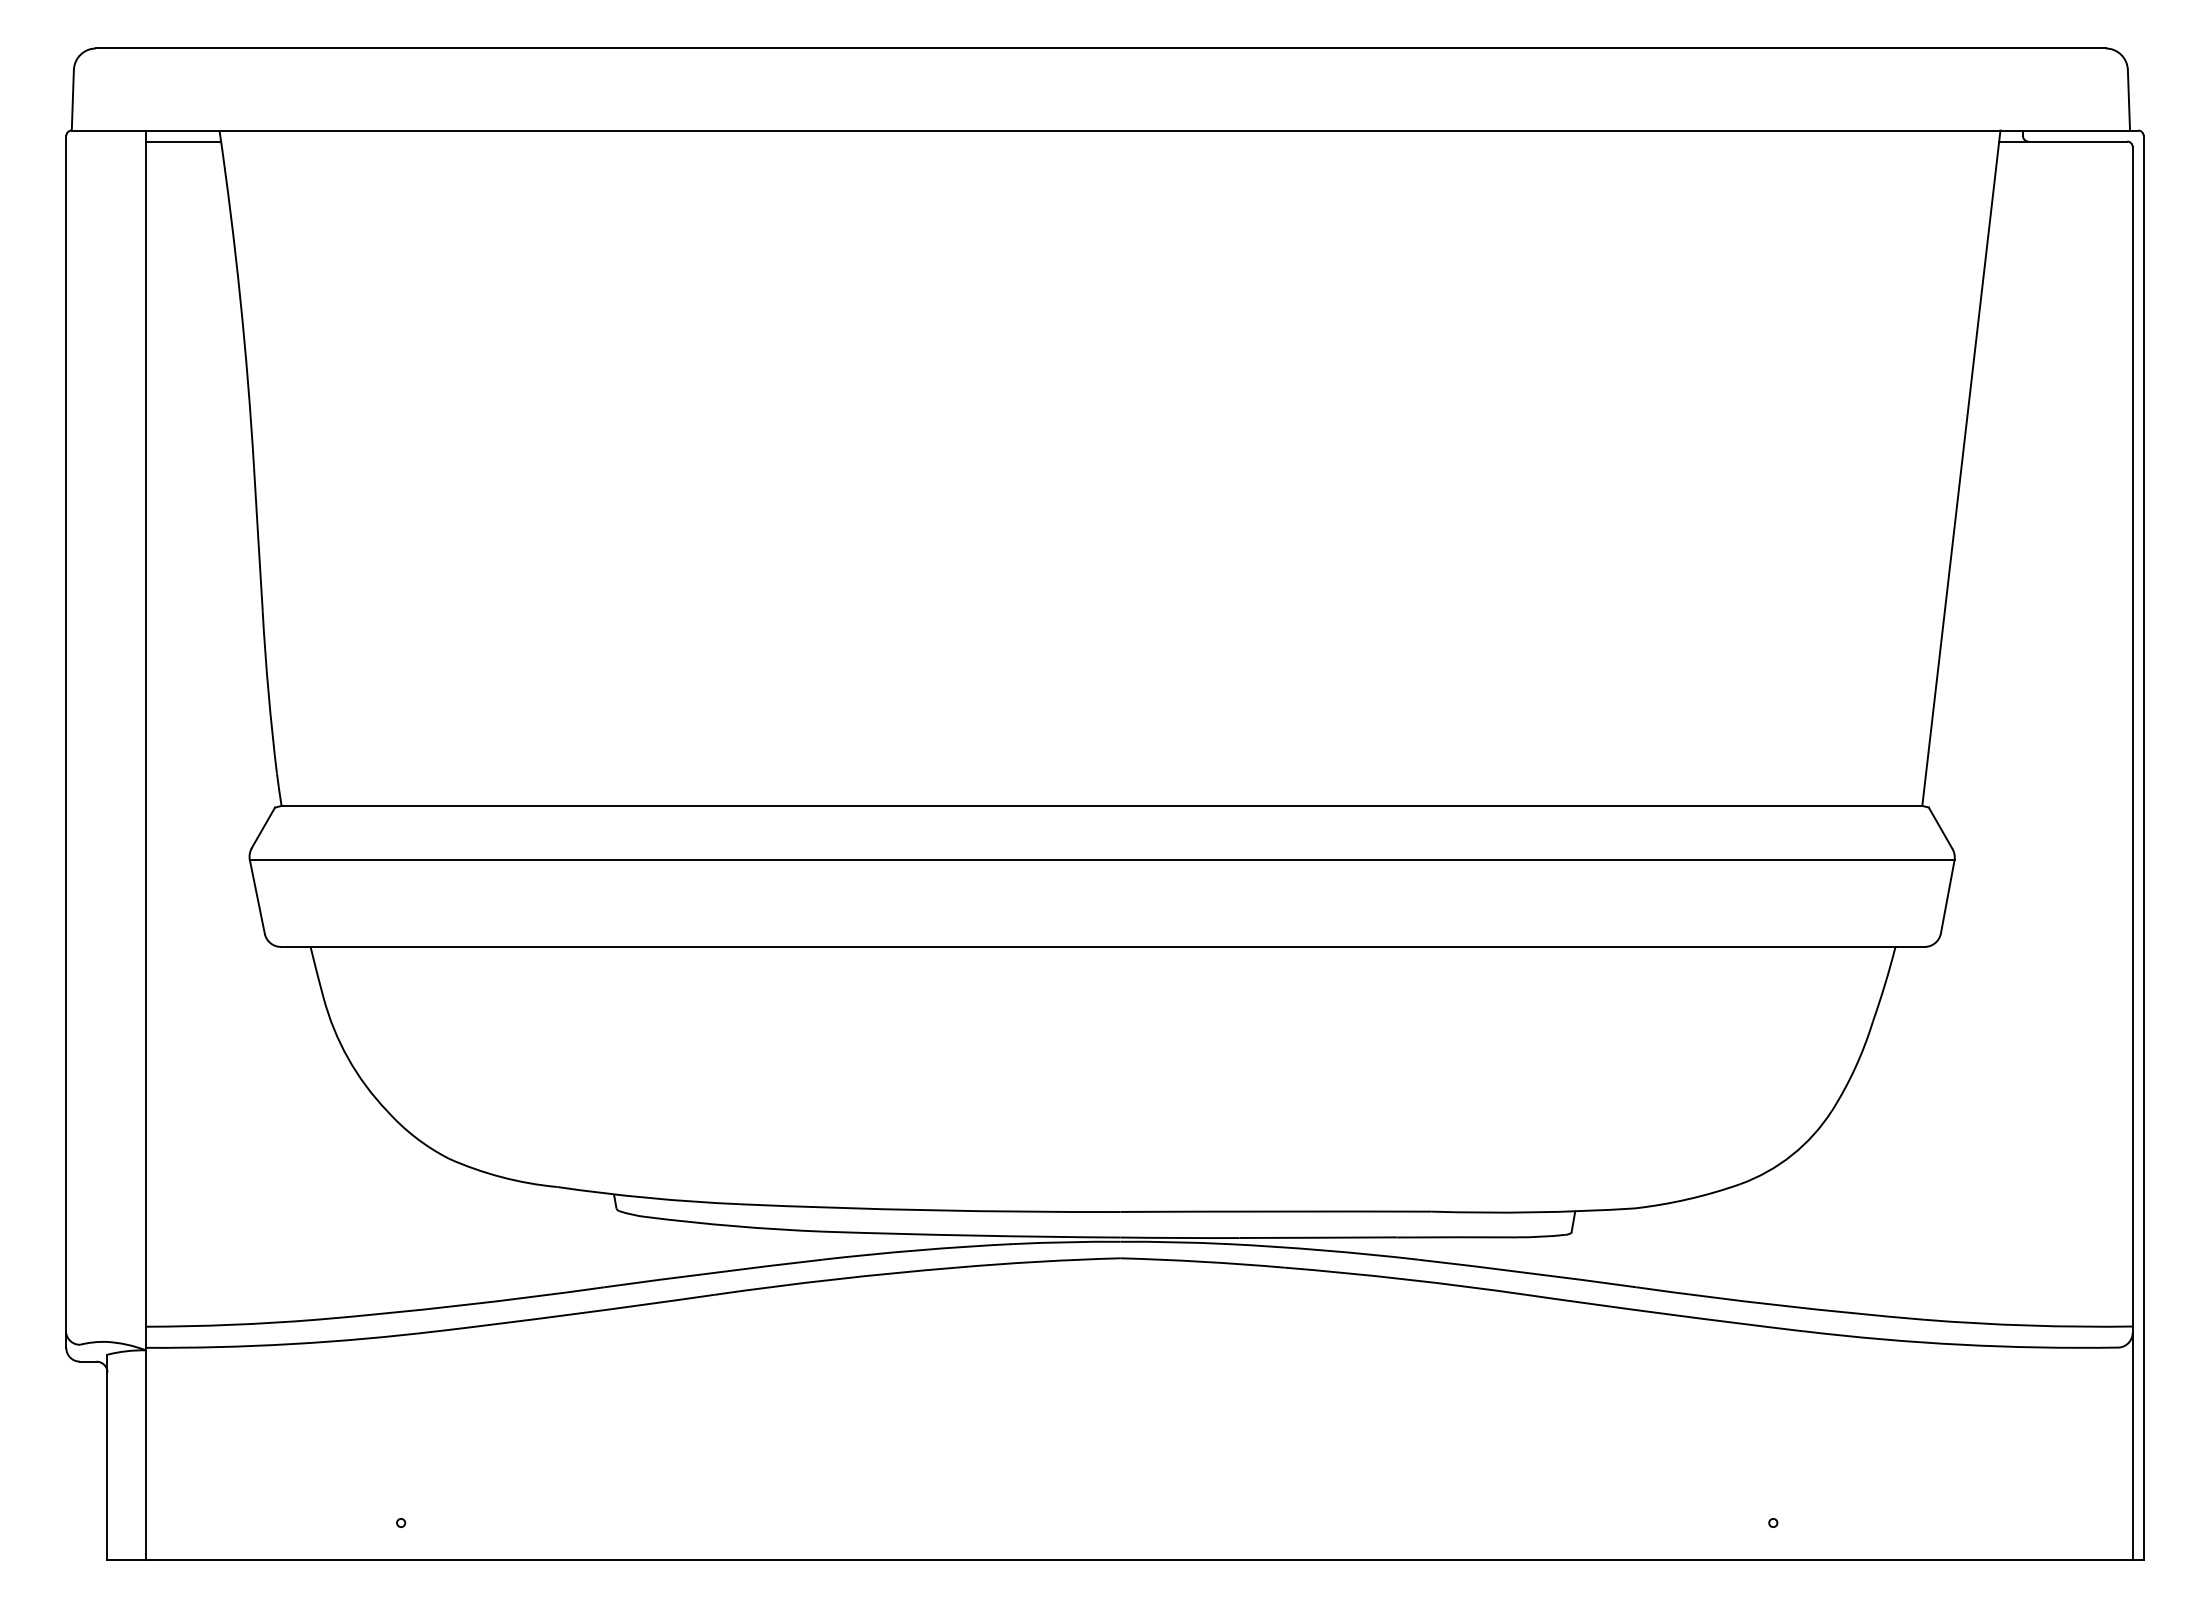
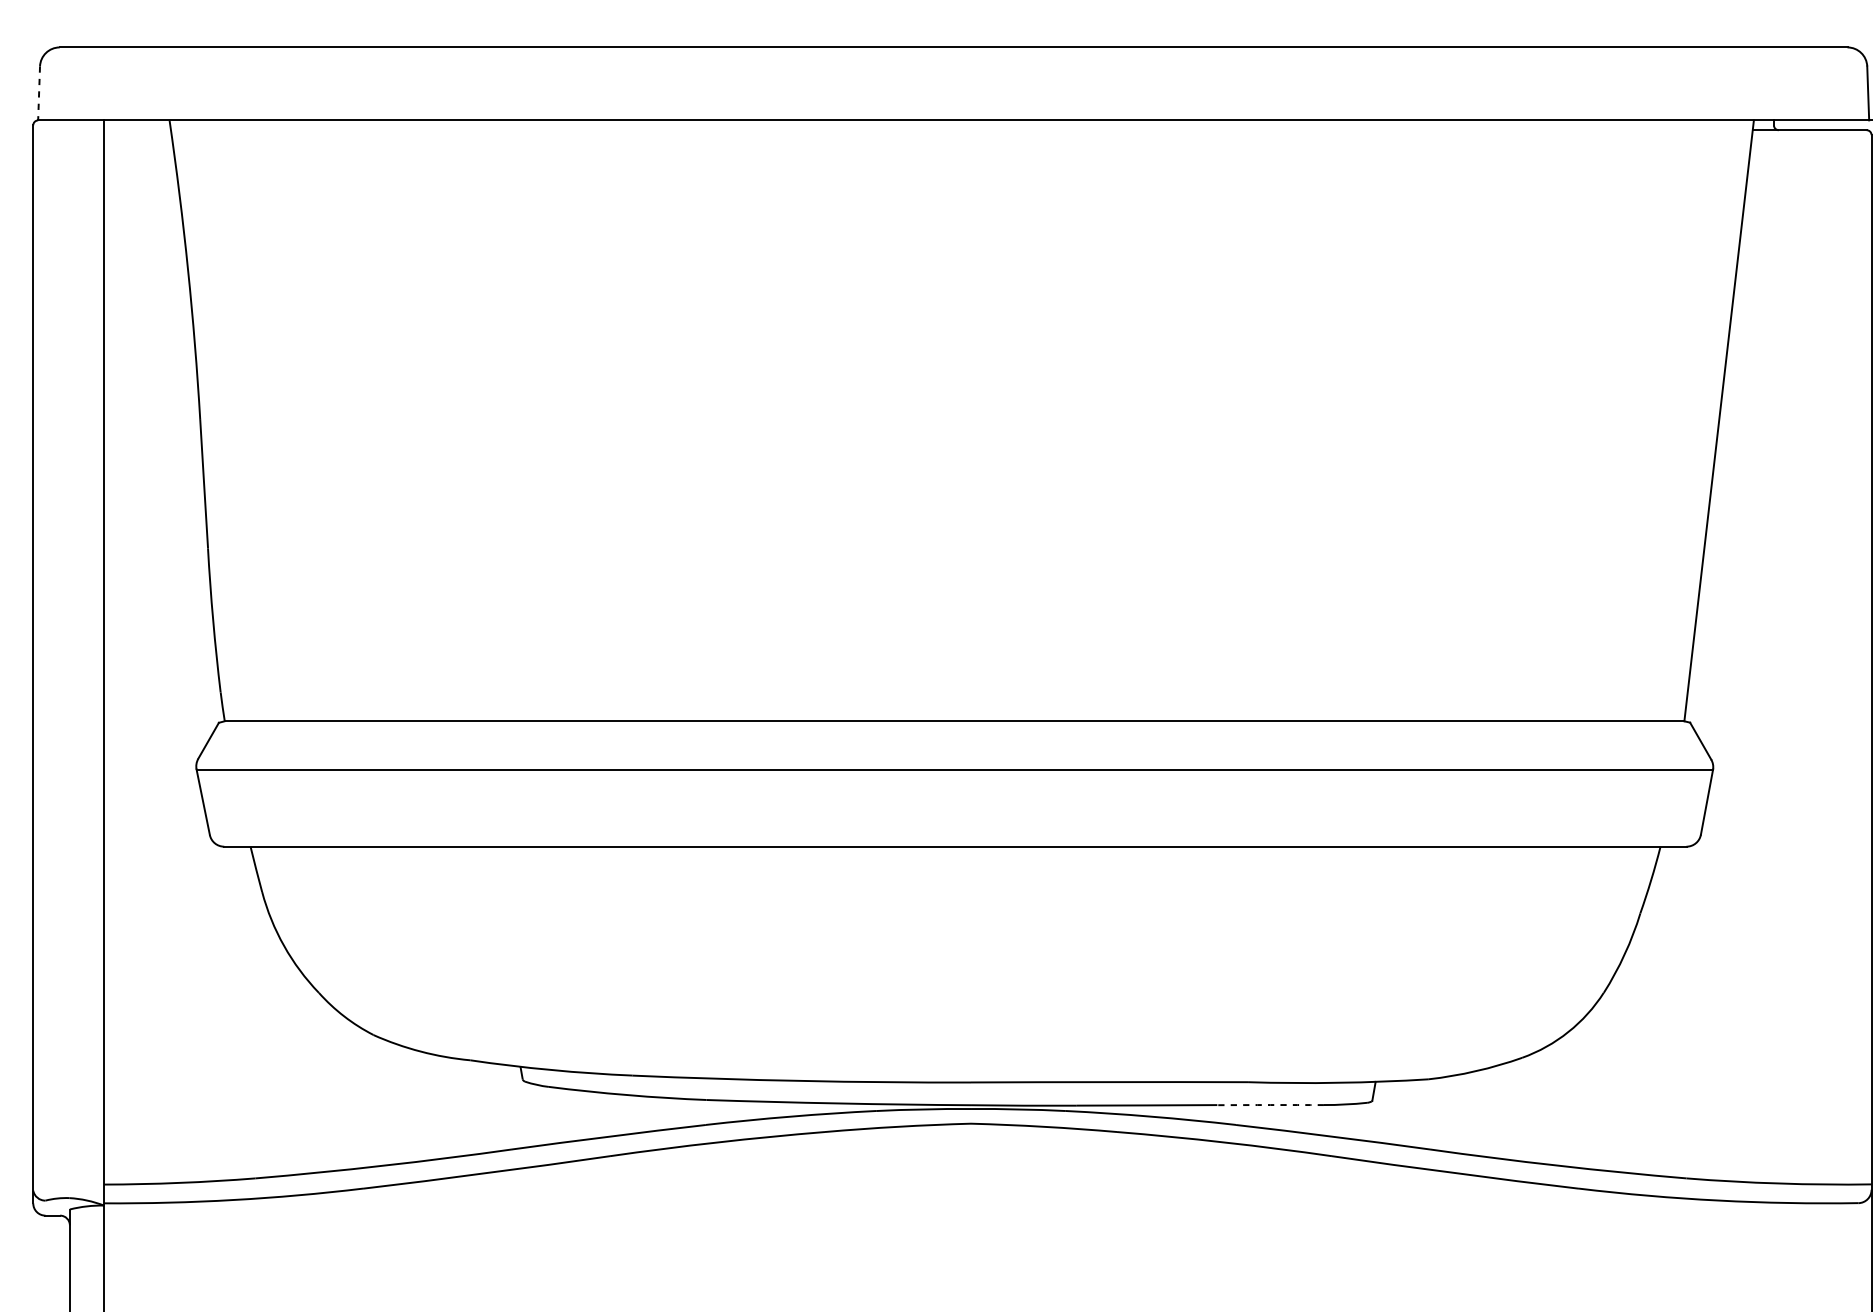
line: (72, 100) -> (38, 93), solid -> dashed
line: (183, 141) -> (137, 130), removed
arc: (1457, 1237) -> (1270, 1105), solid -> dashed

